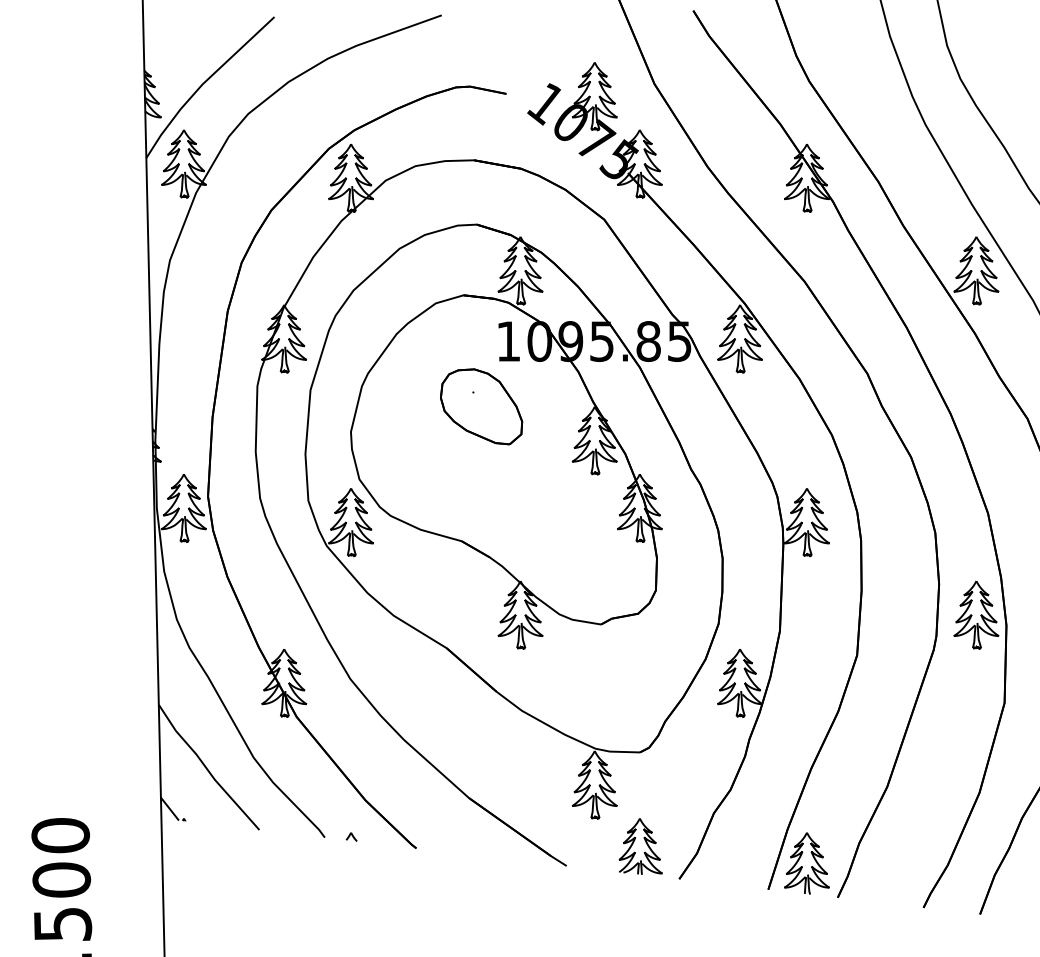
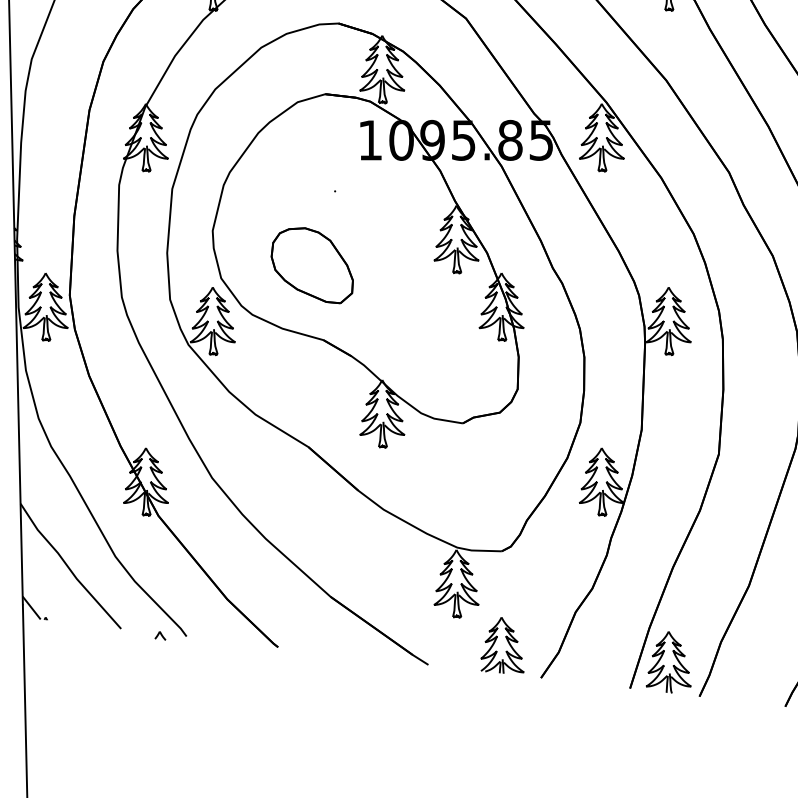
part: (481, 406) -> (312, 265), moved
part: (351, 836) -> (160, 635), moved

